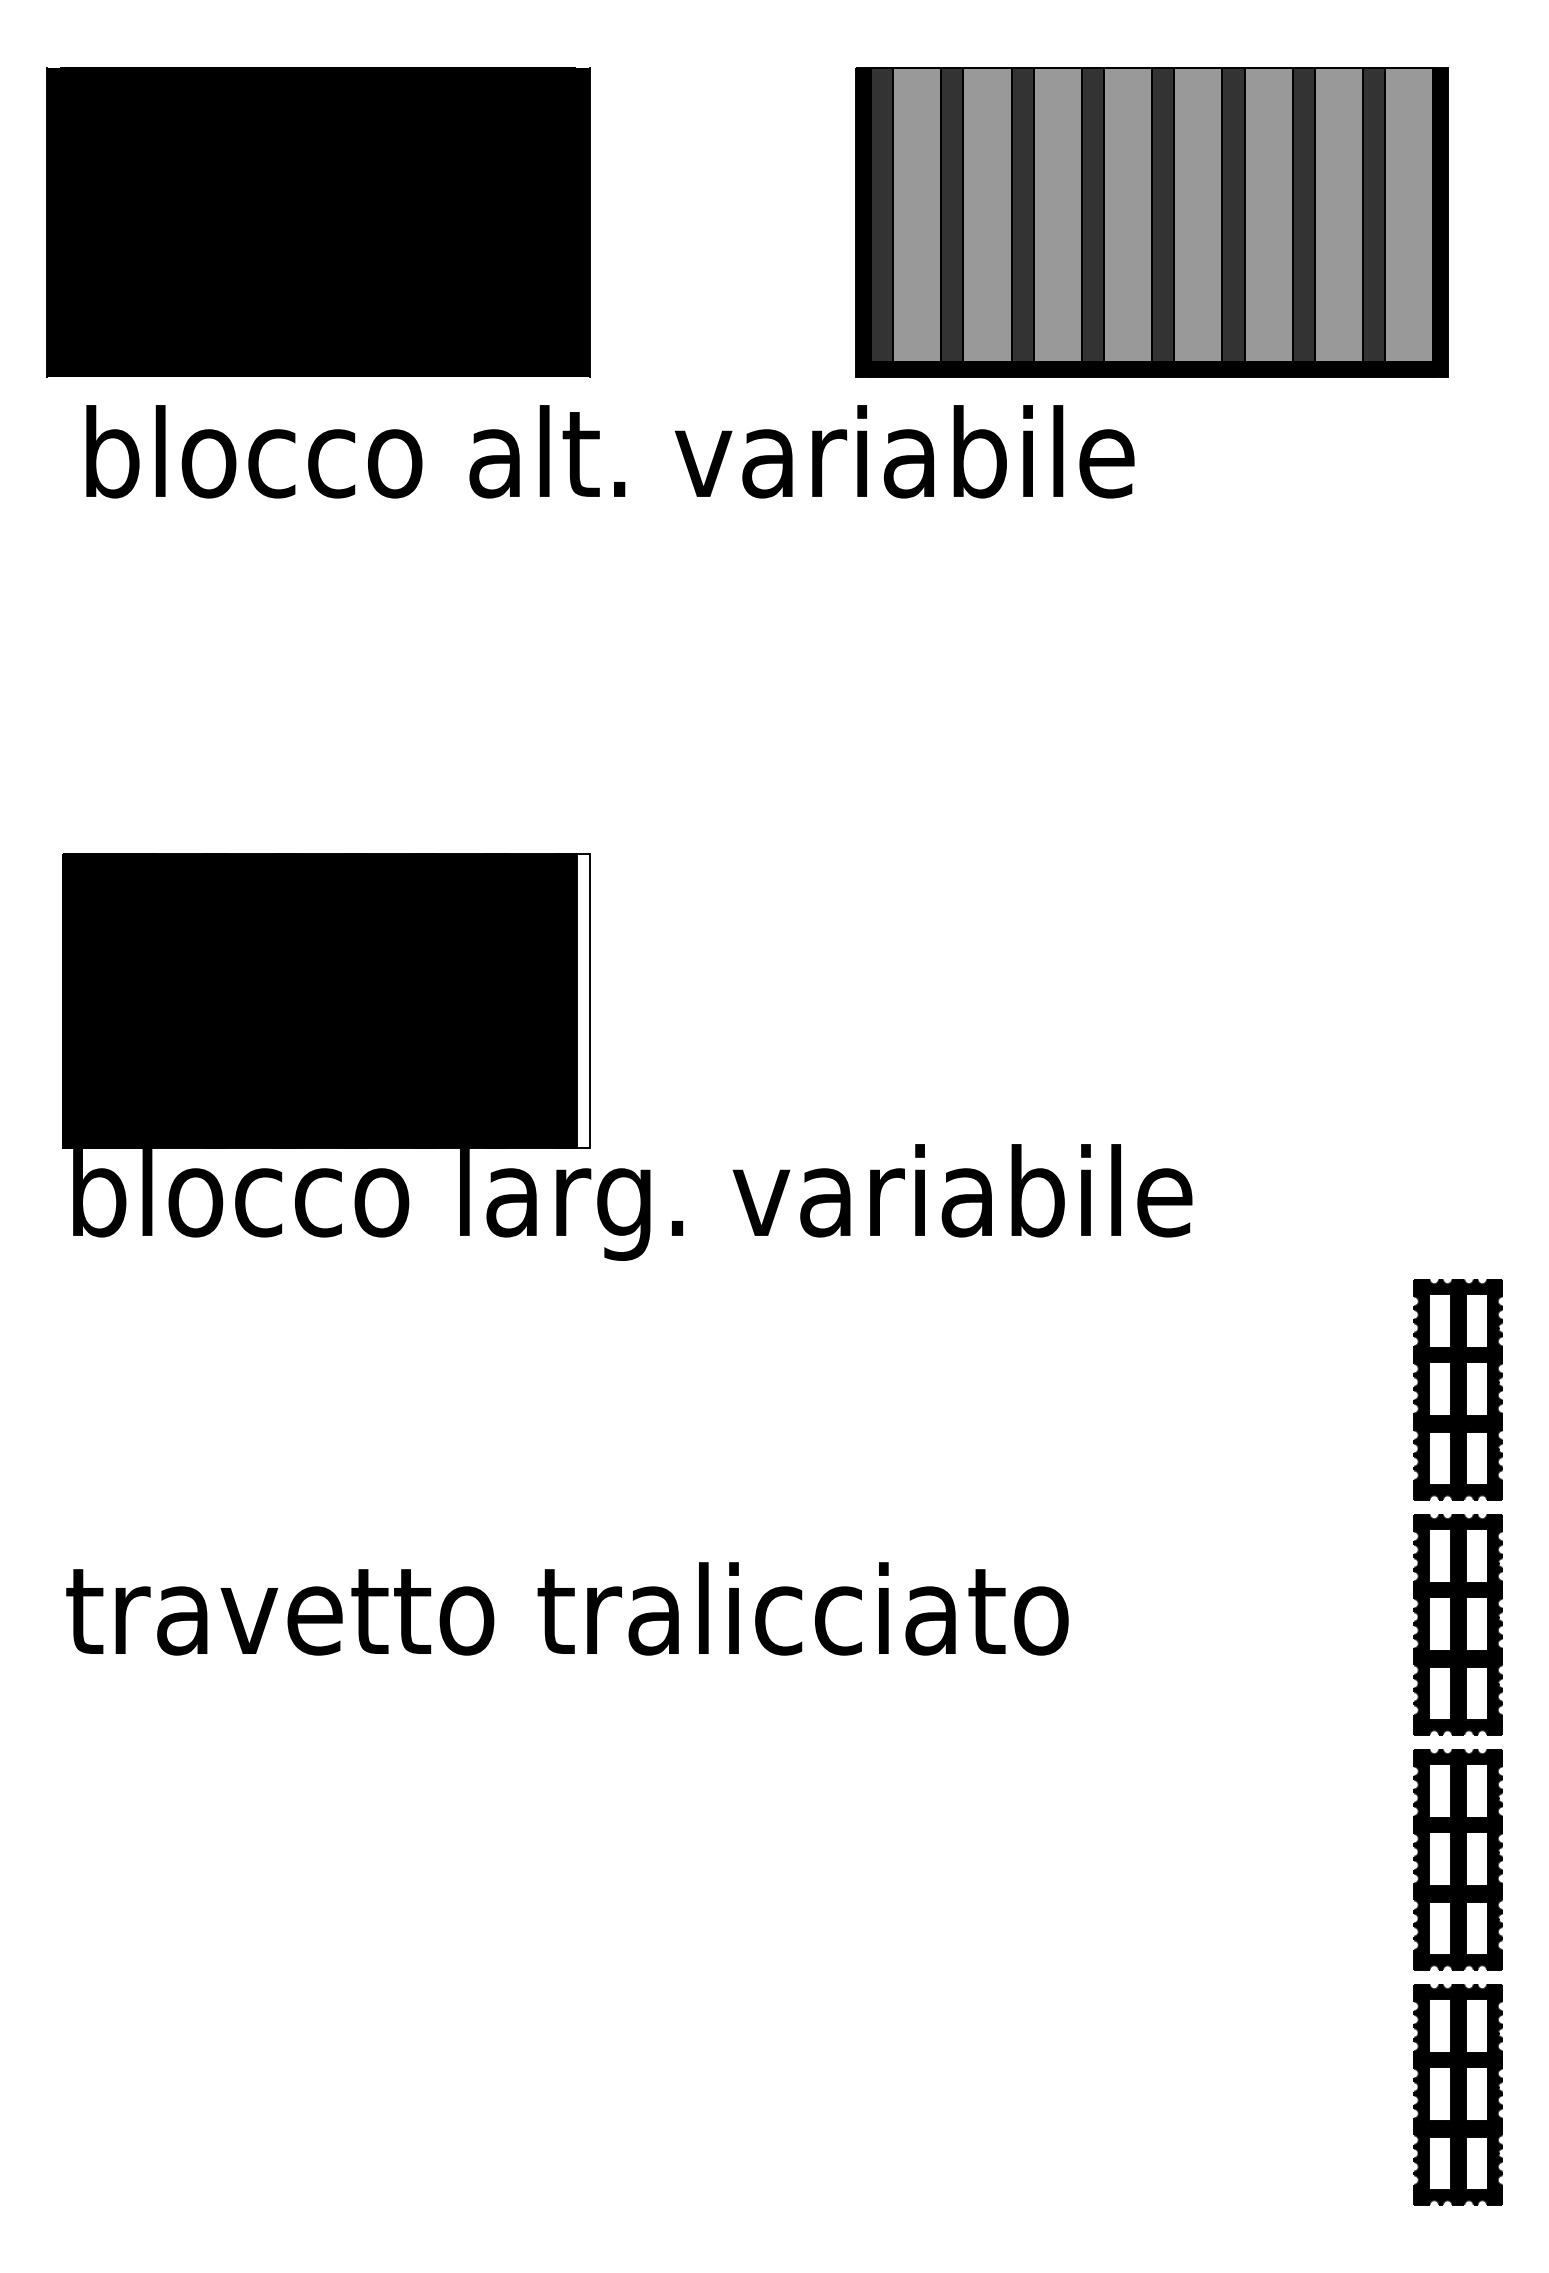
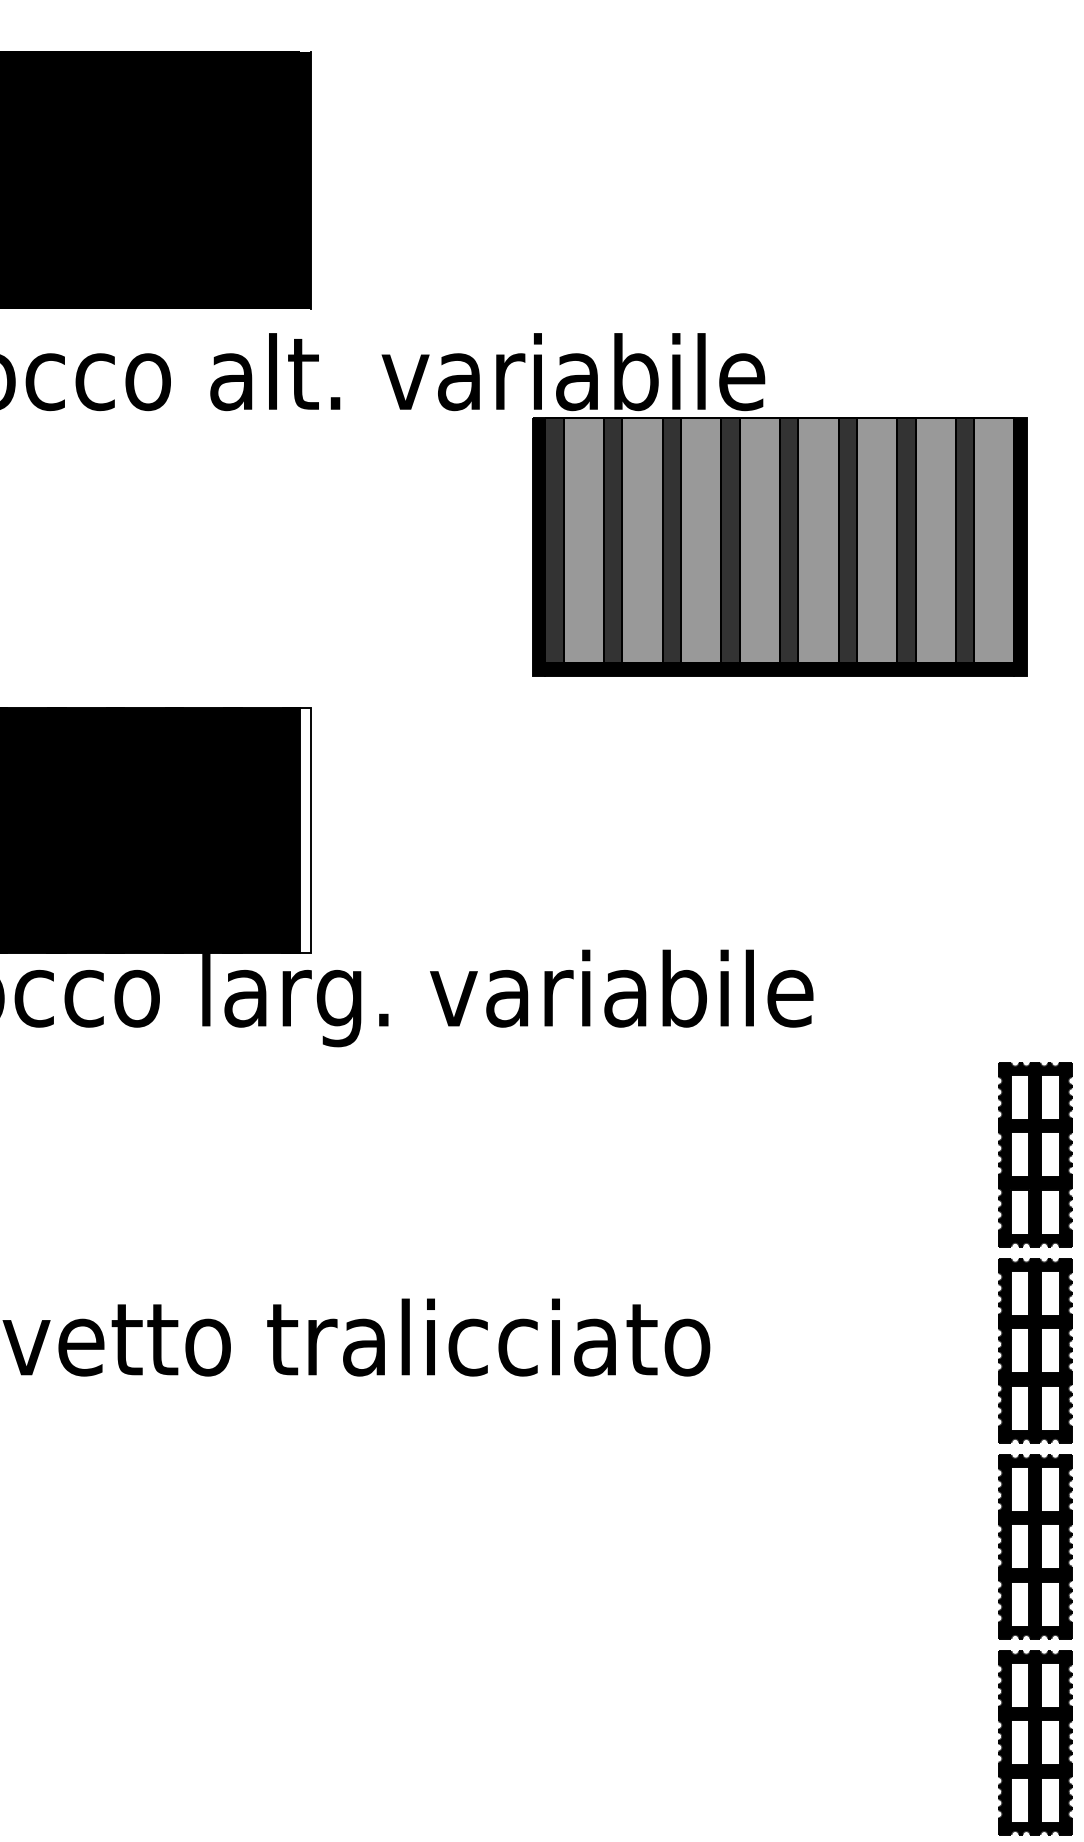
part: (1151, 222) -> (779, 547), moved

